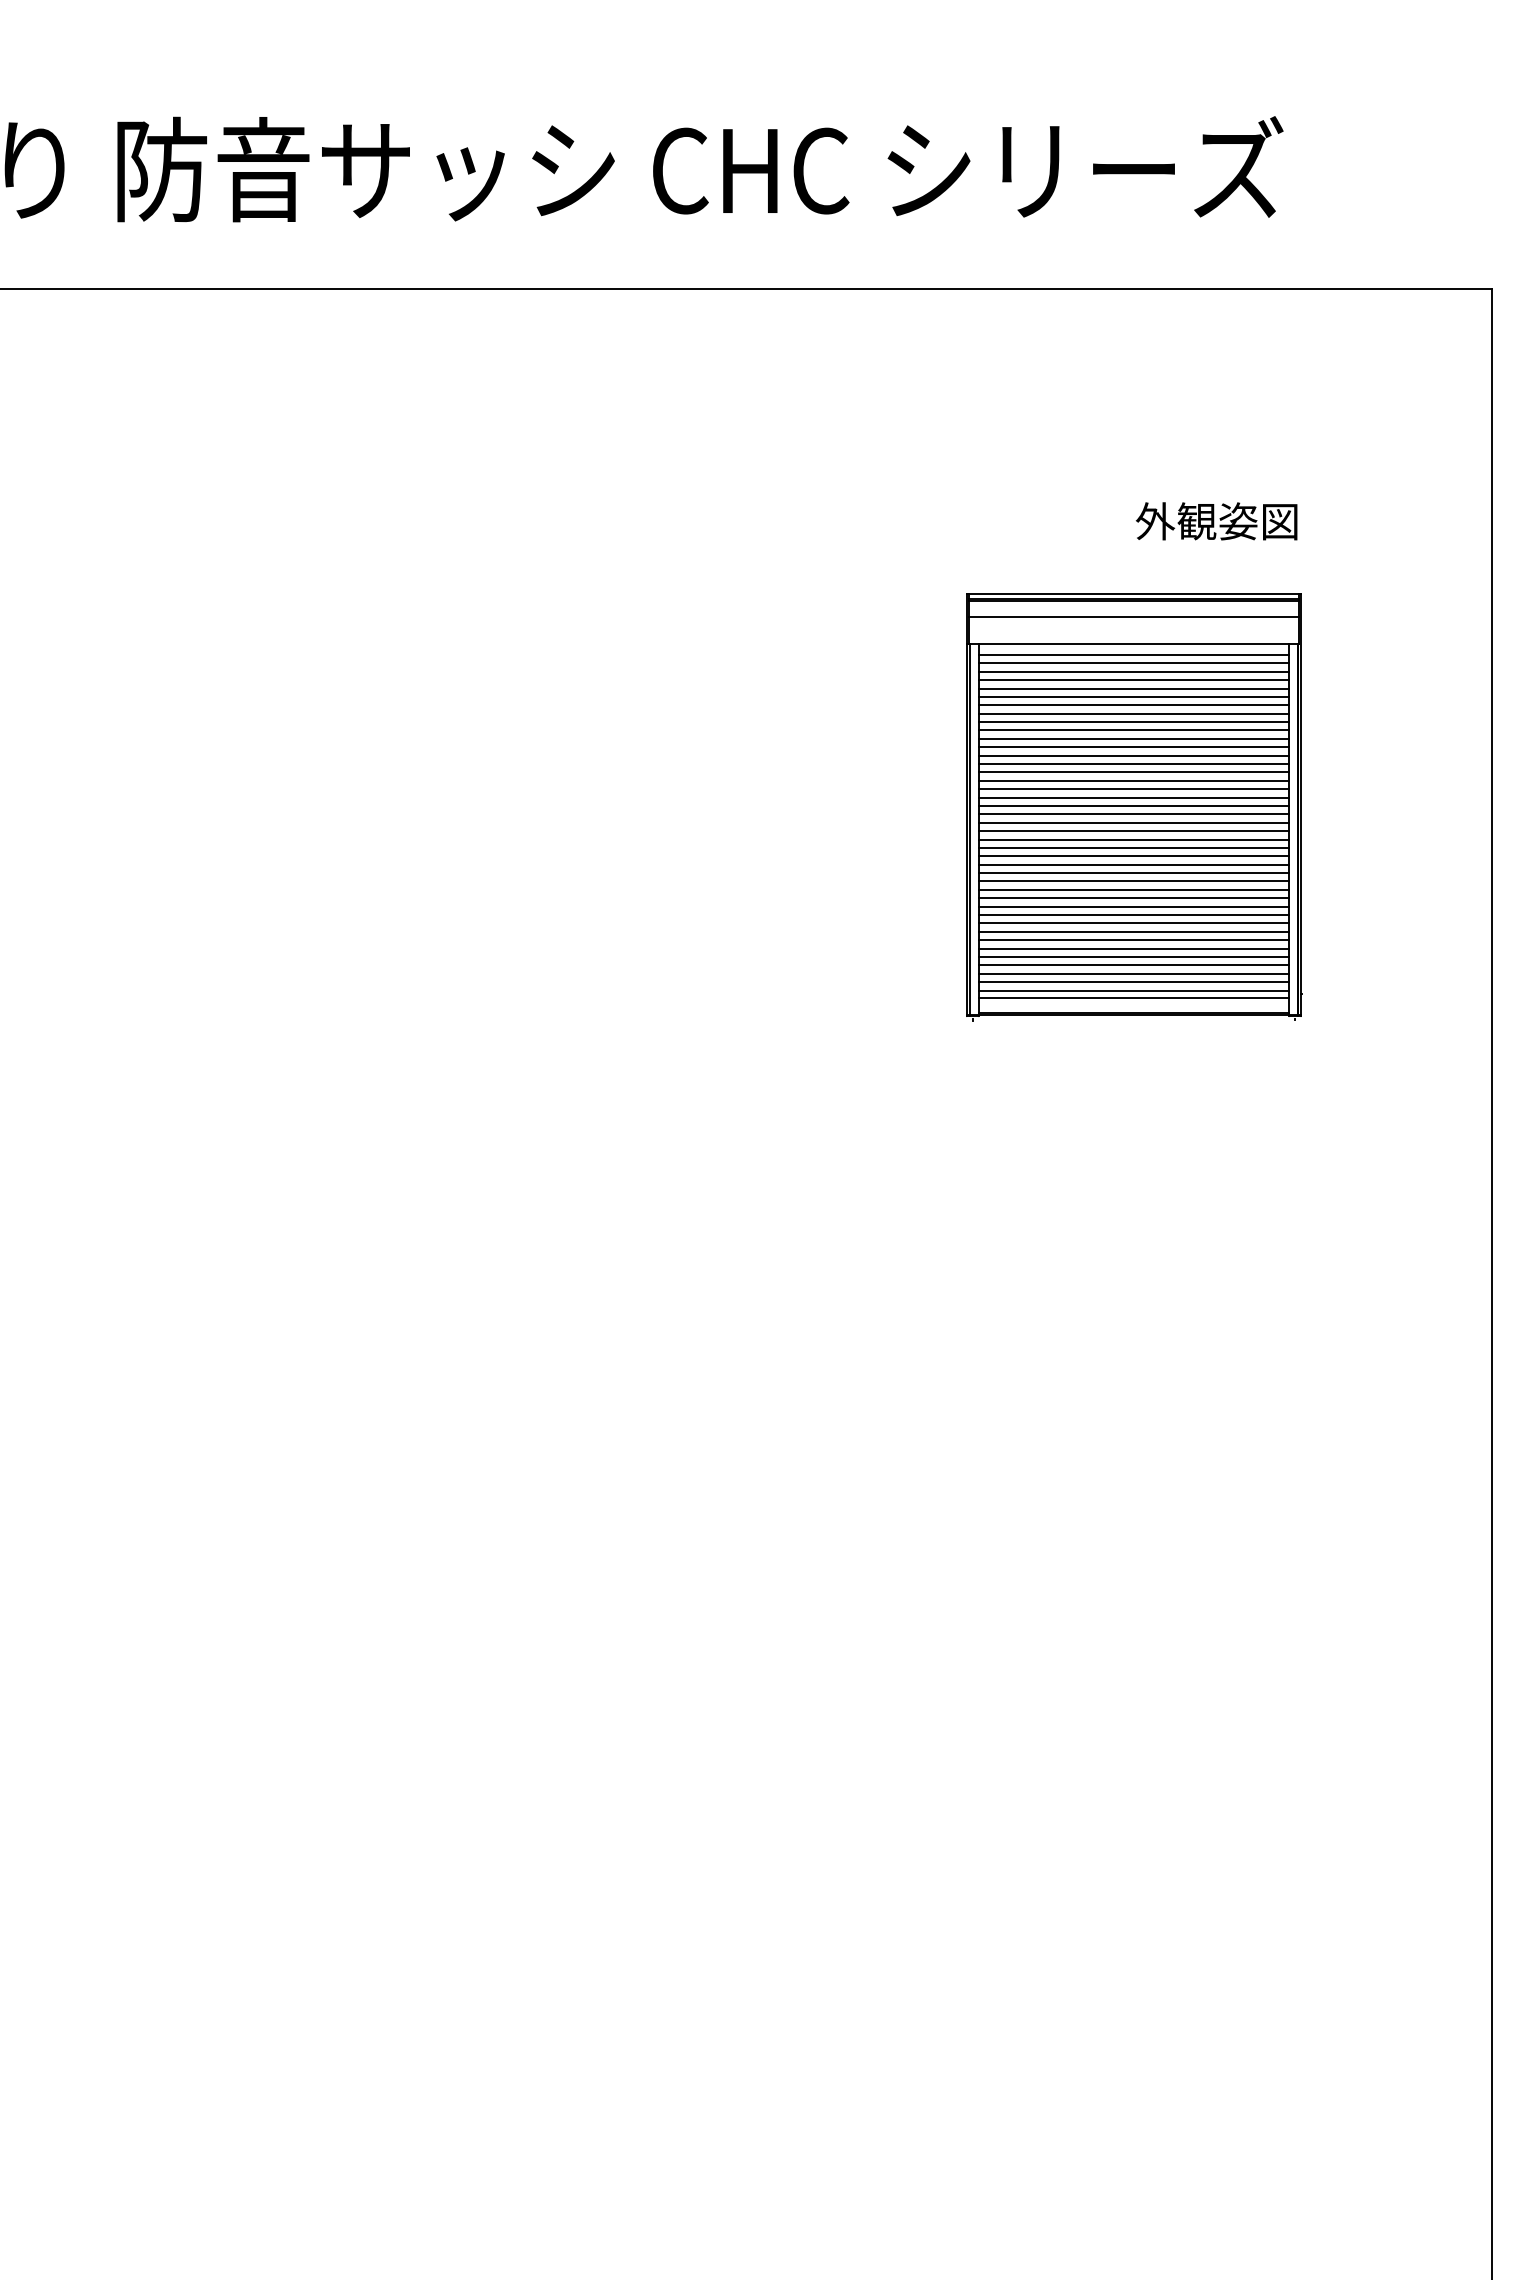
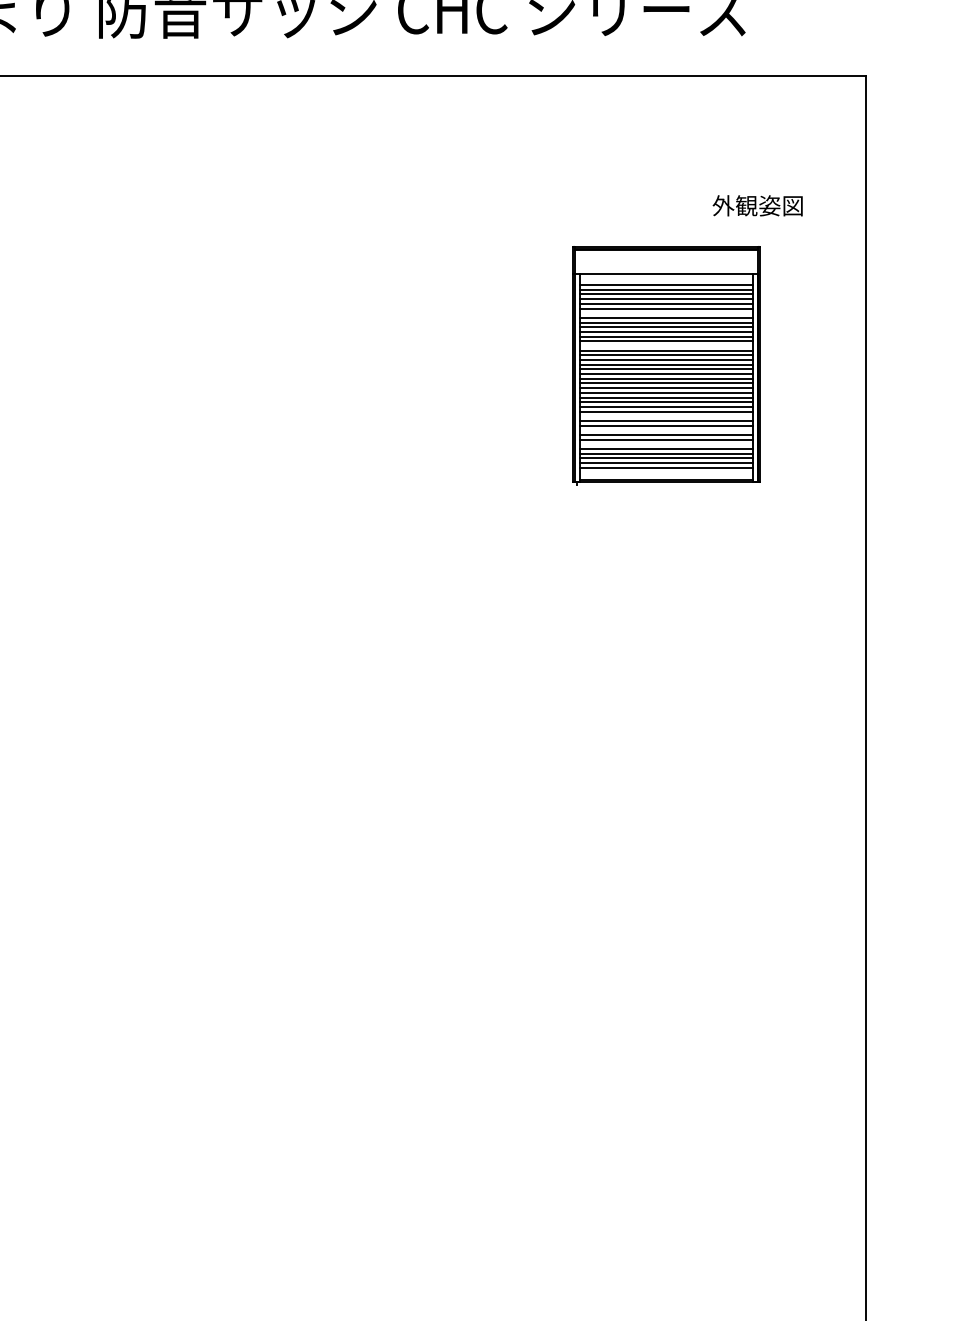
text: (1216, 520) -> (757, 205), moved
line: (1133, 617) -> (666, 259), removed
line: (1133, 655) -> (666, 280), removed
line: (1133, 714) -> (666, 313), removed
line: (1133, 773) -> (666, 346), removed
line: (1133, 898) -> (666, 416), removed
line: (1133, 923) -> (666, 430), removed
line: (1133, 948) -> (666, 444), removed
line: (1133, 998) -> (666, 472), removed

